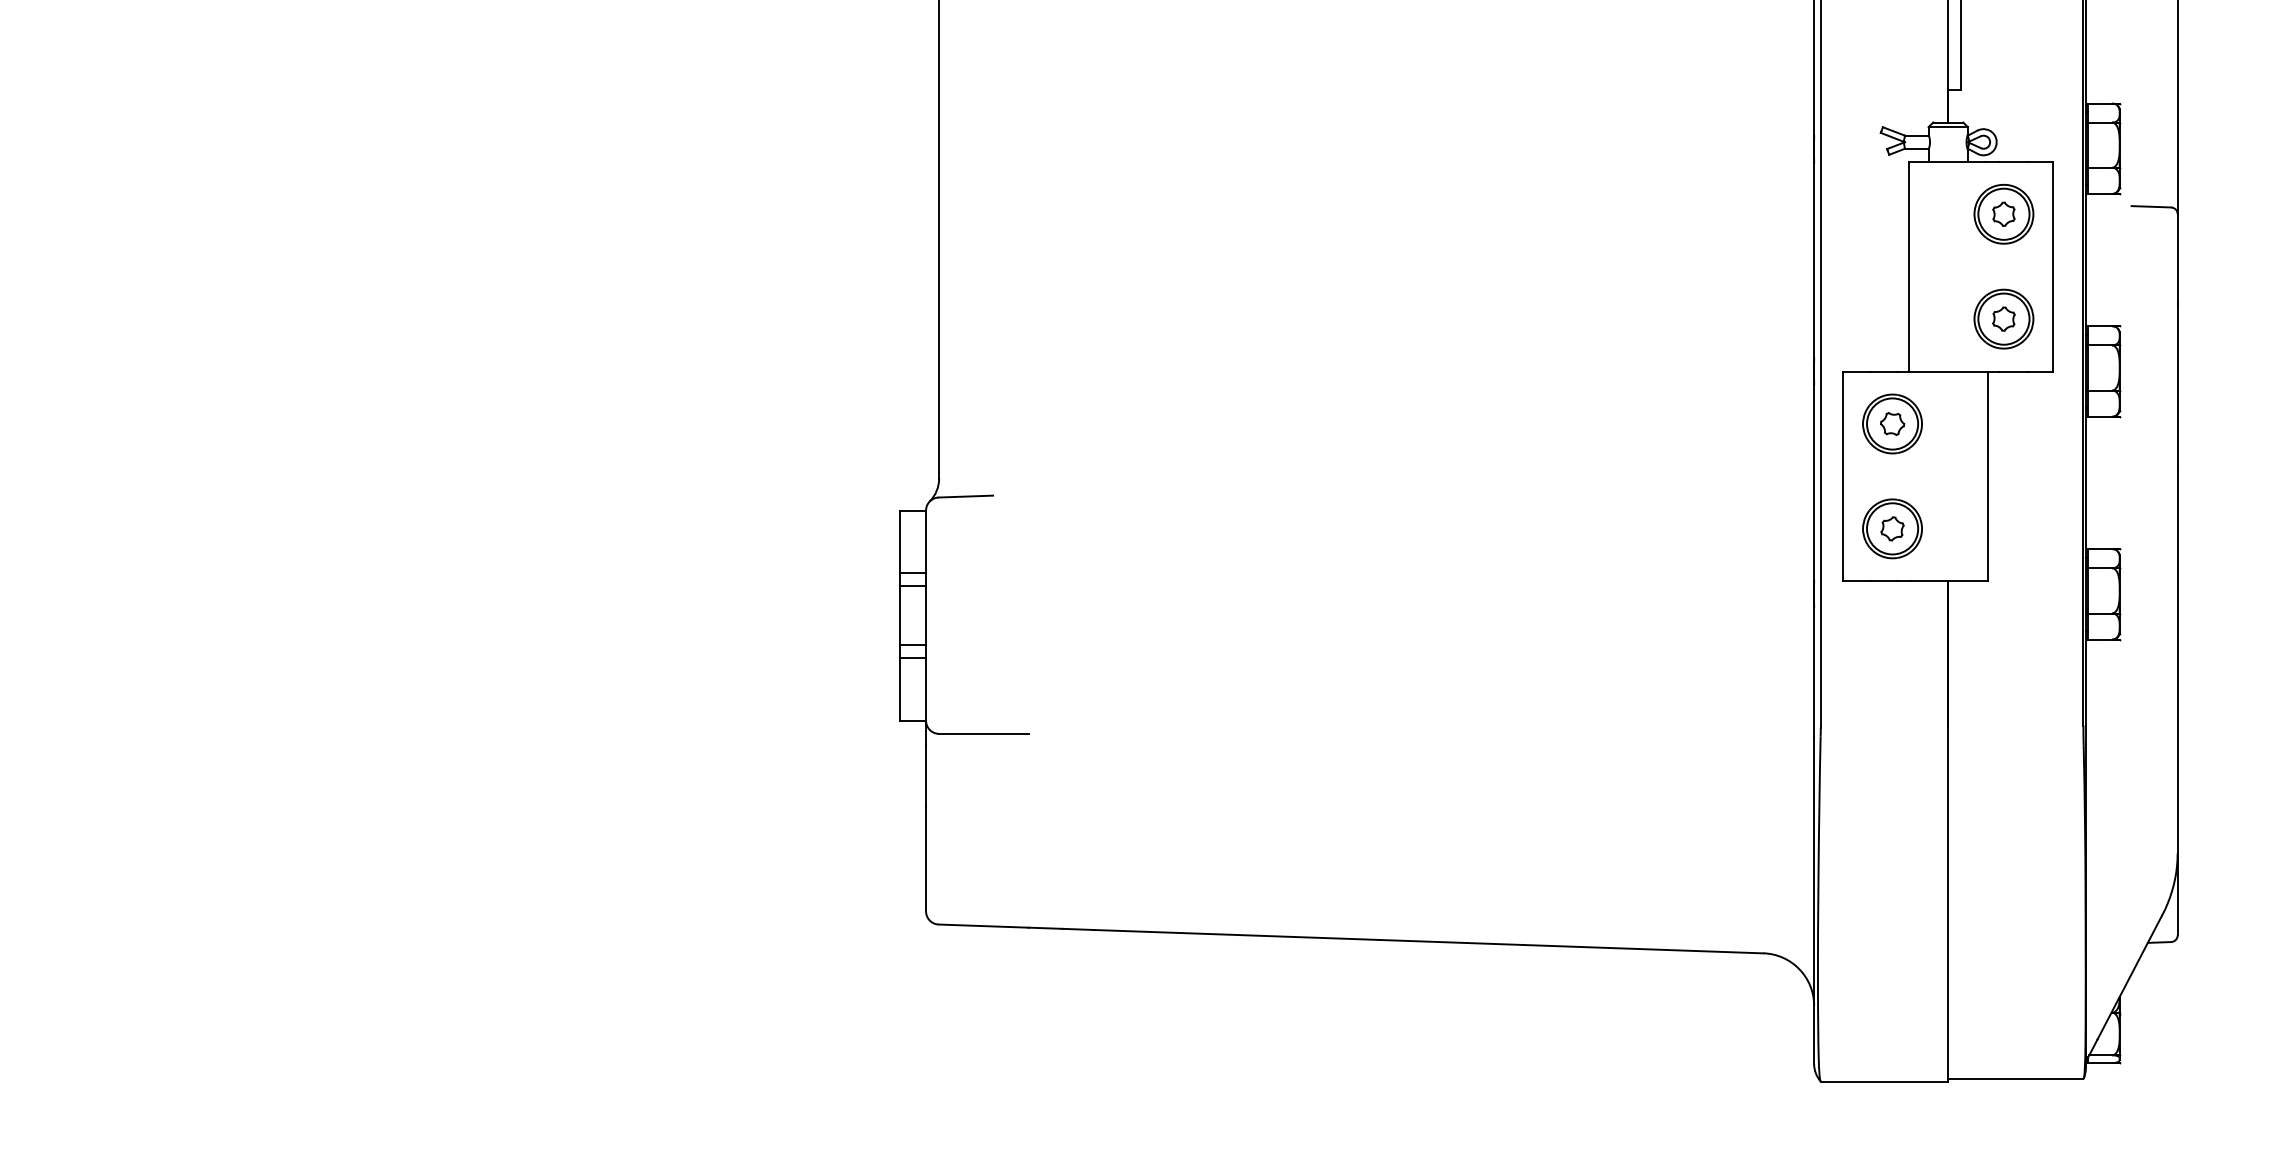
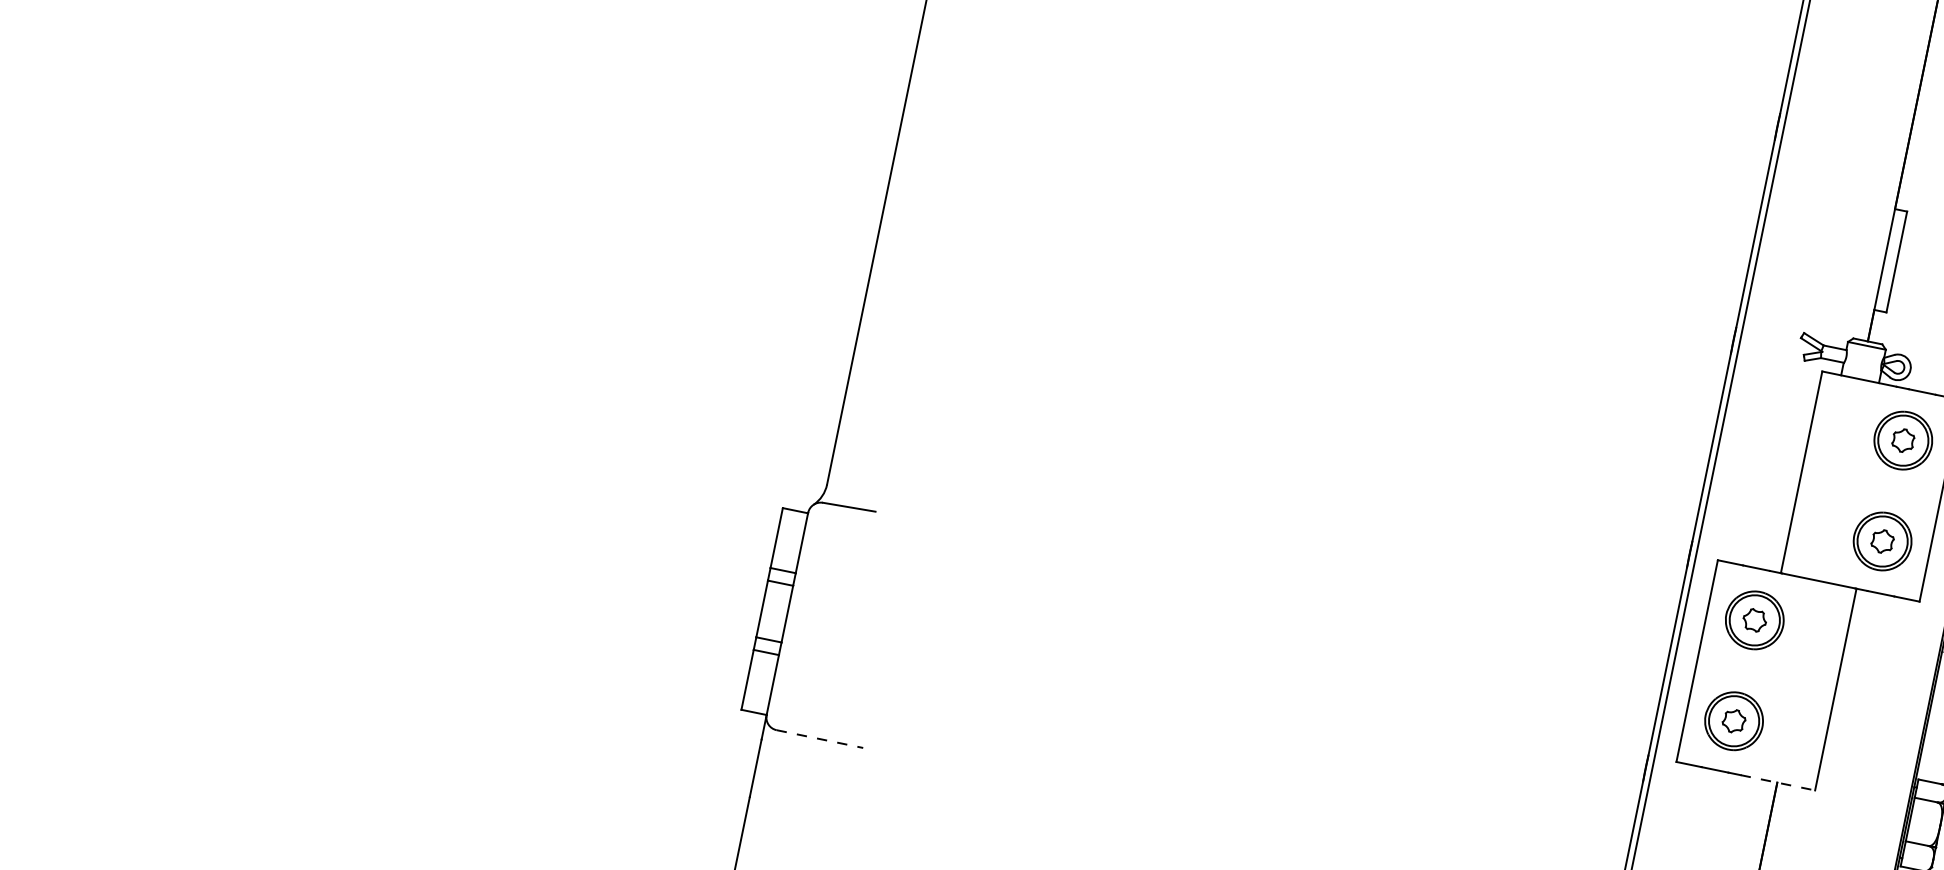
line: (1948, 581) -> (1777, 782), solid -> dashed
line: (984, 733) -> (820, 738), solid -> dashed

